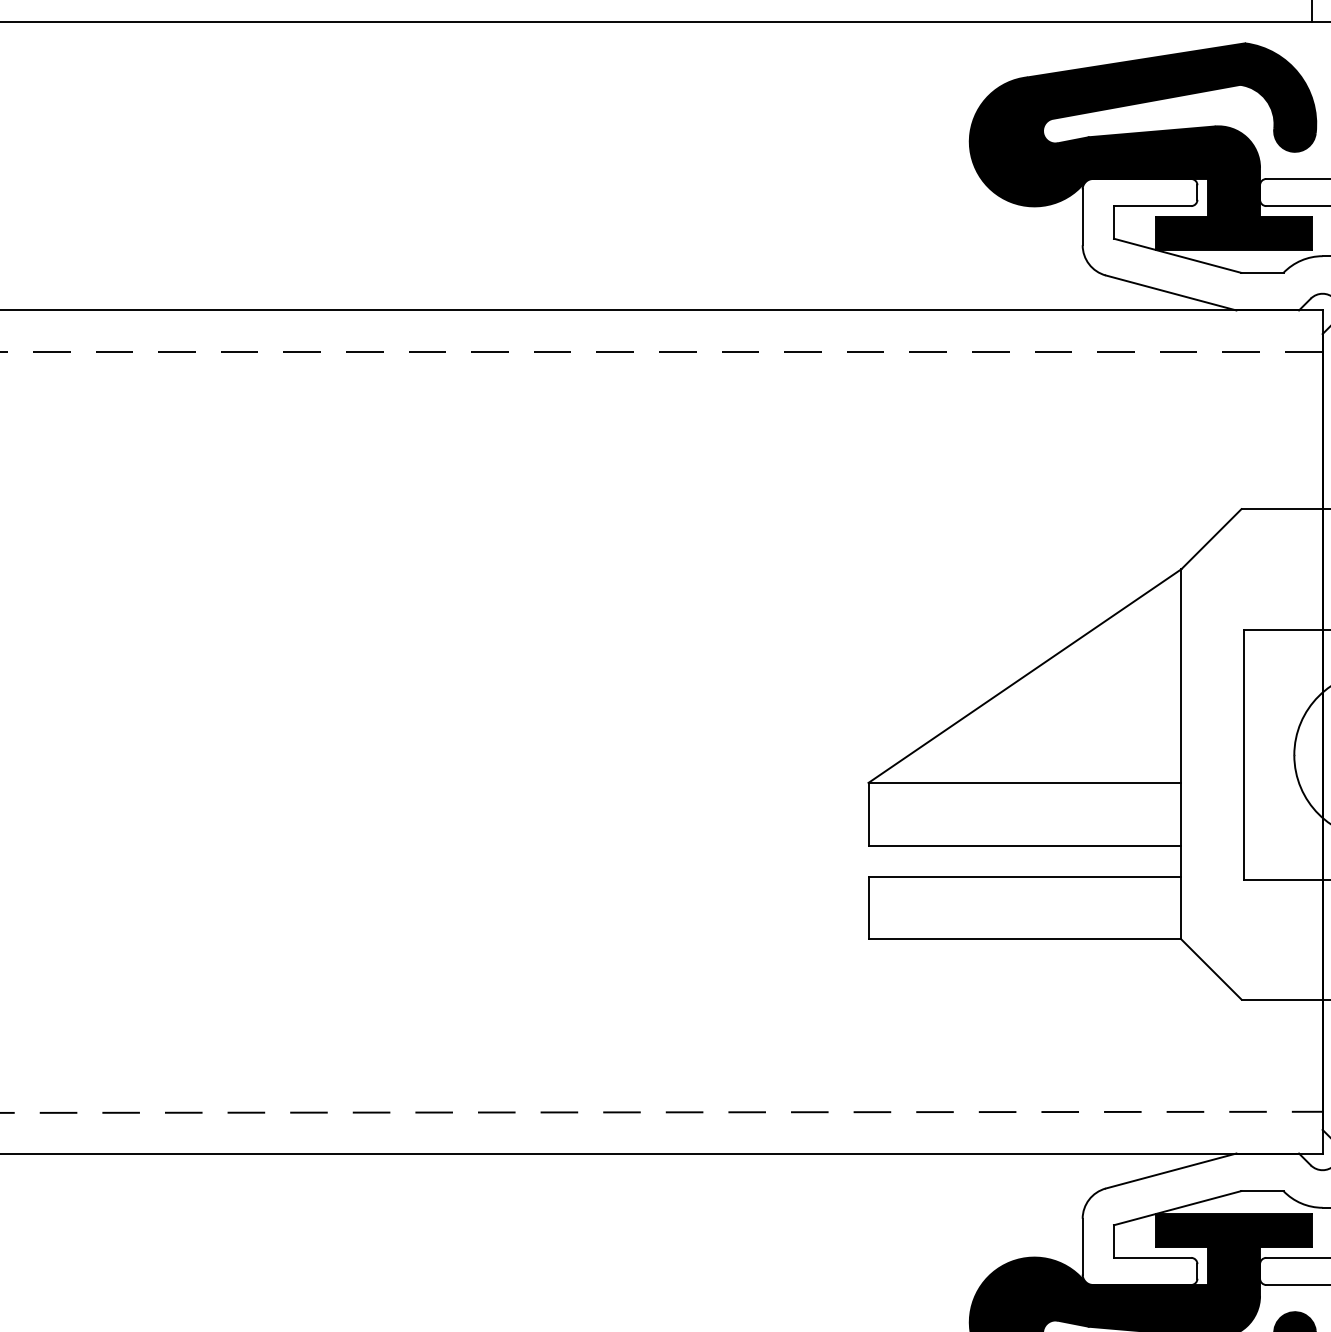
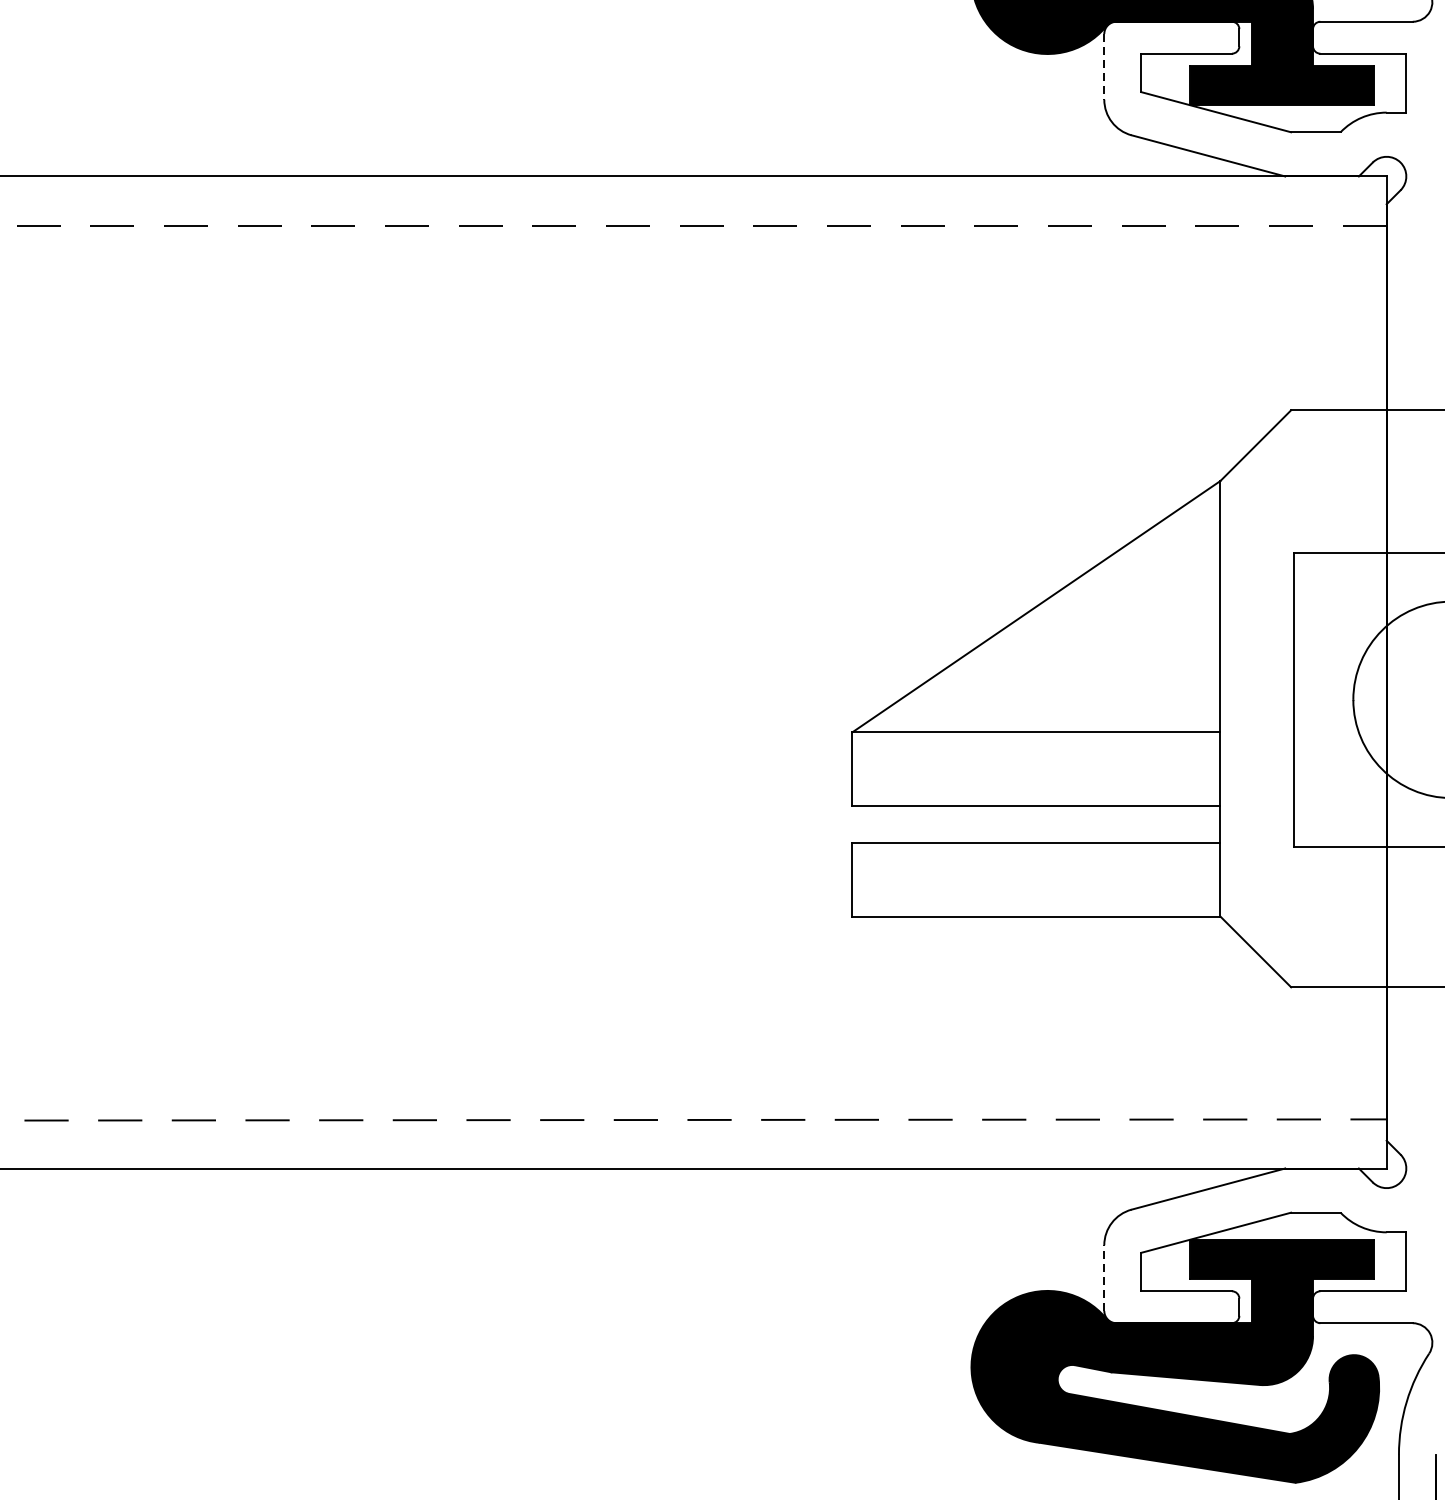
line: (1082, 217) -> (1104, 67), solid -> dashed
line: (1082, 1246) -> (1104, 1277), solid -> dashed

